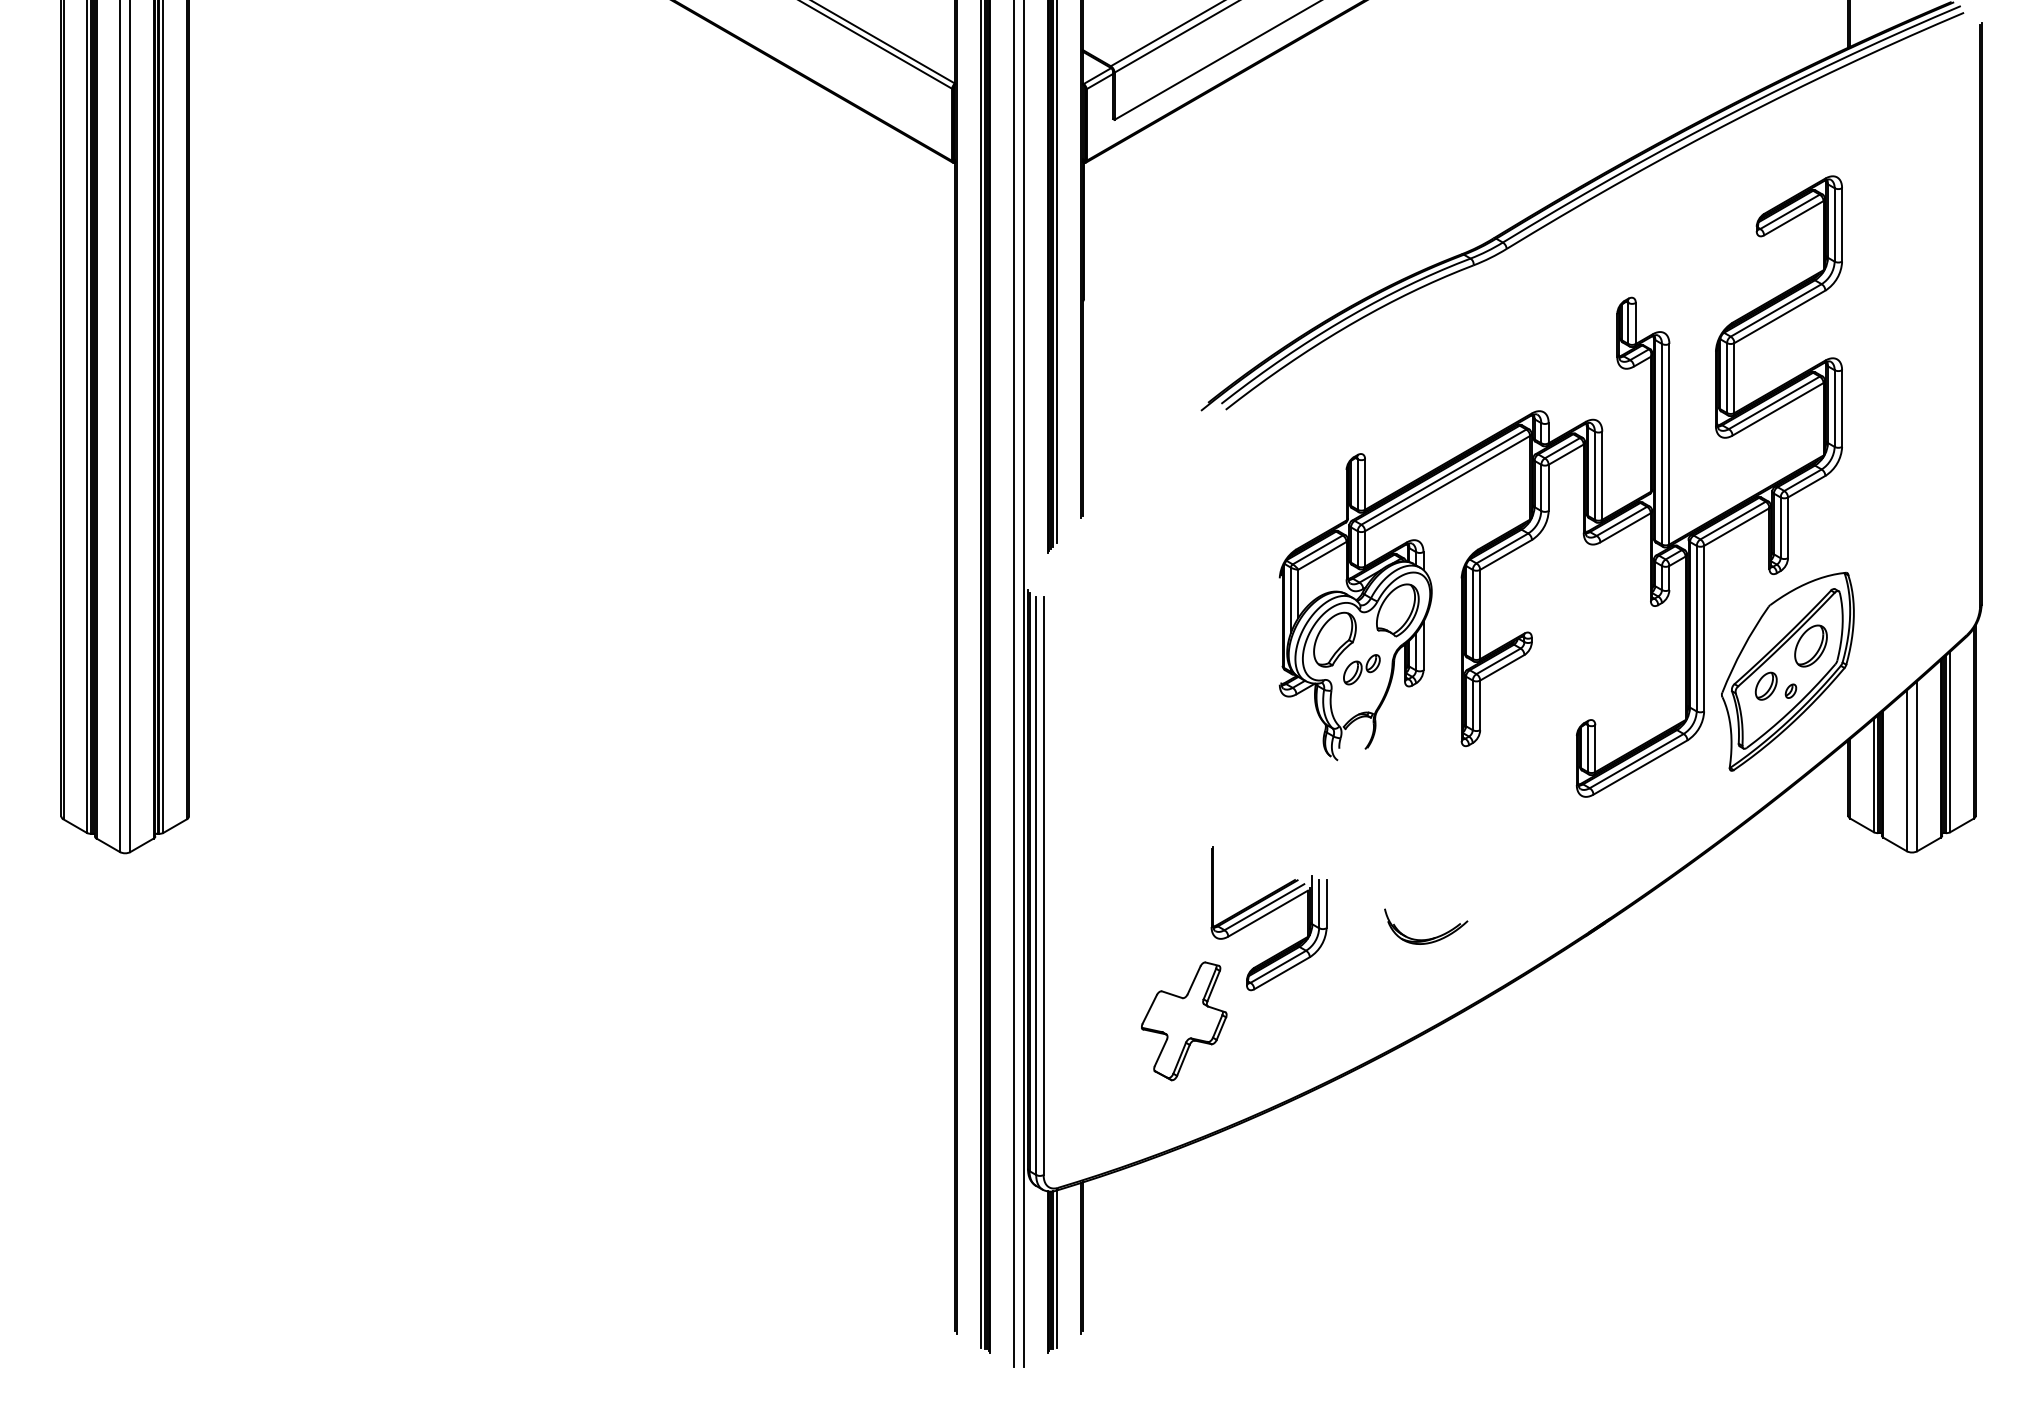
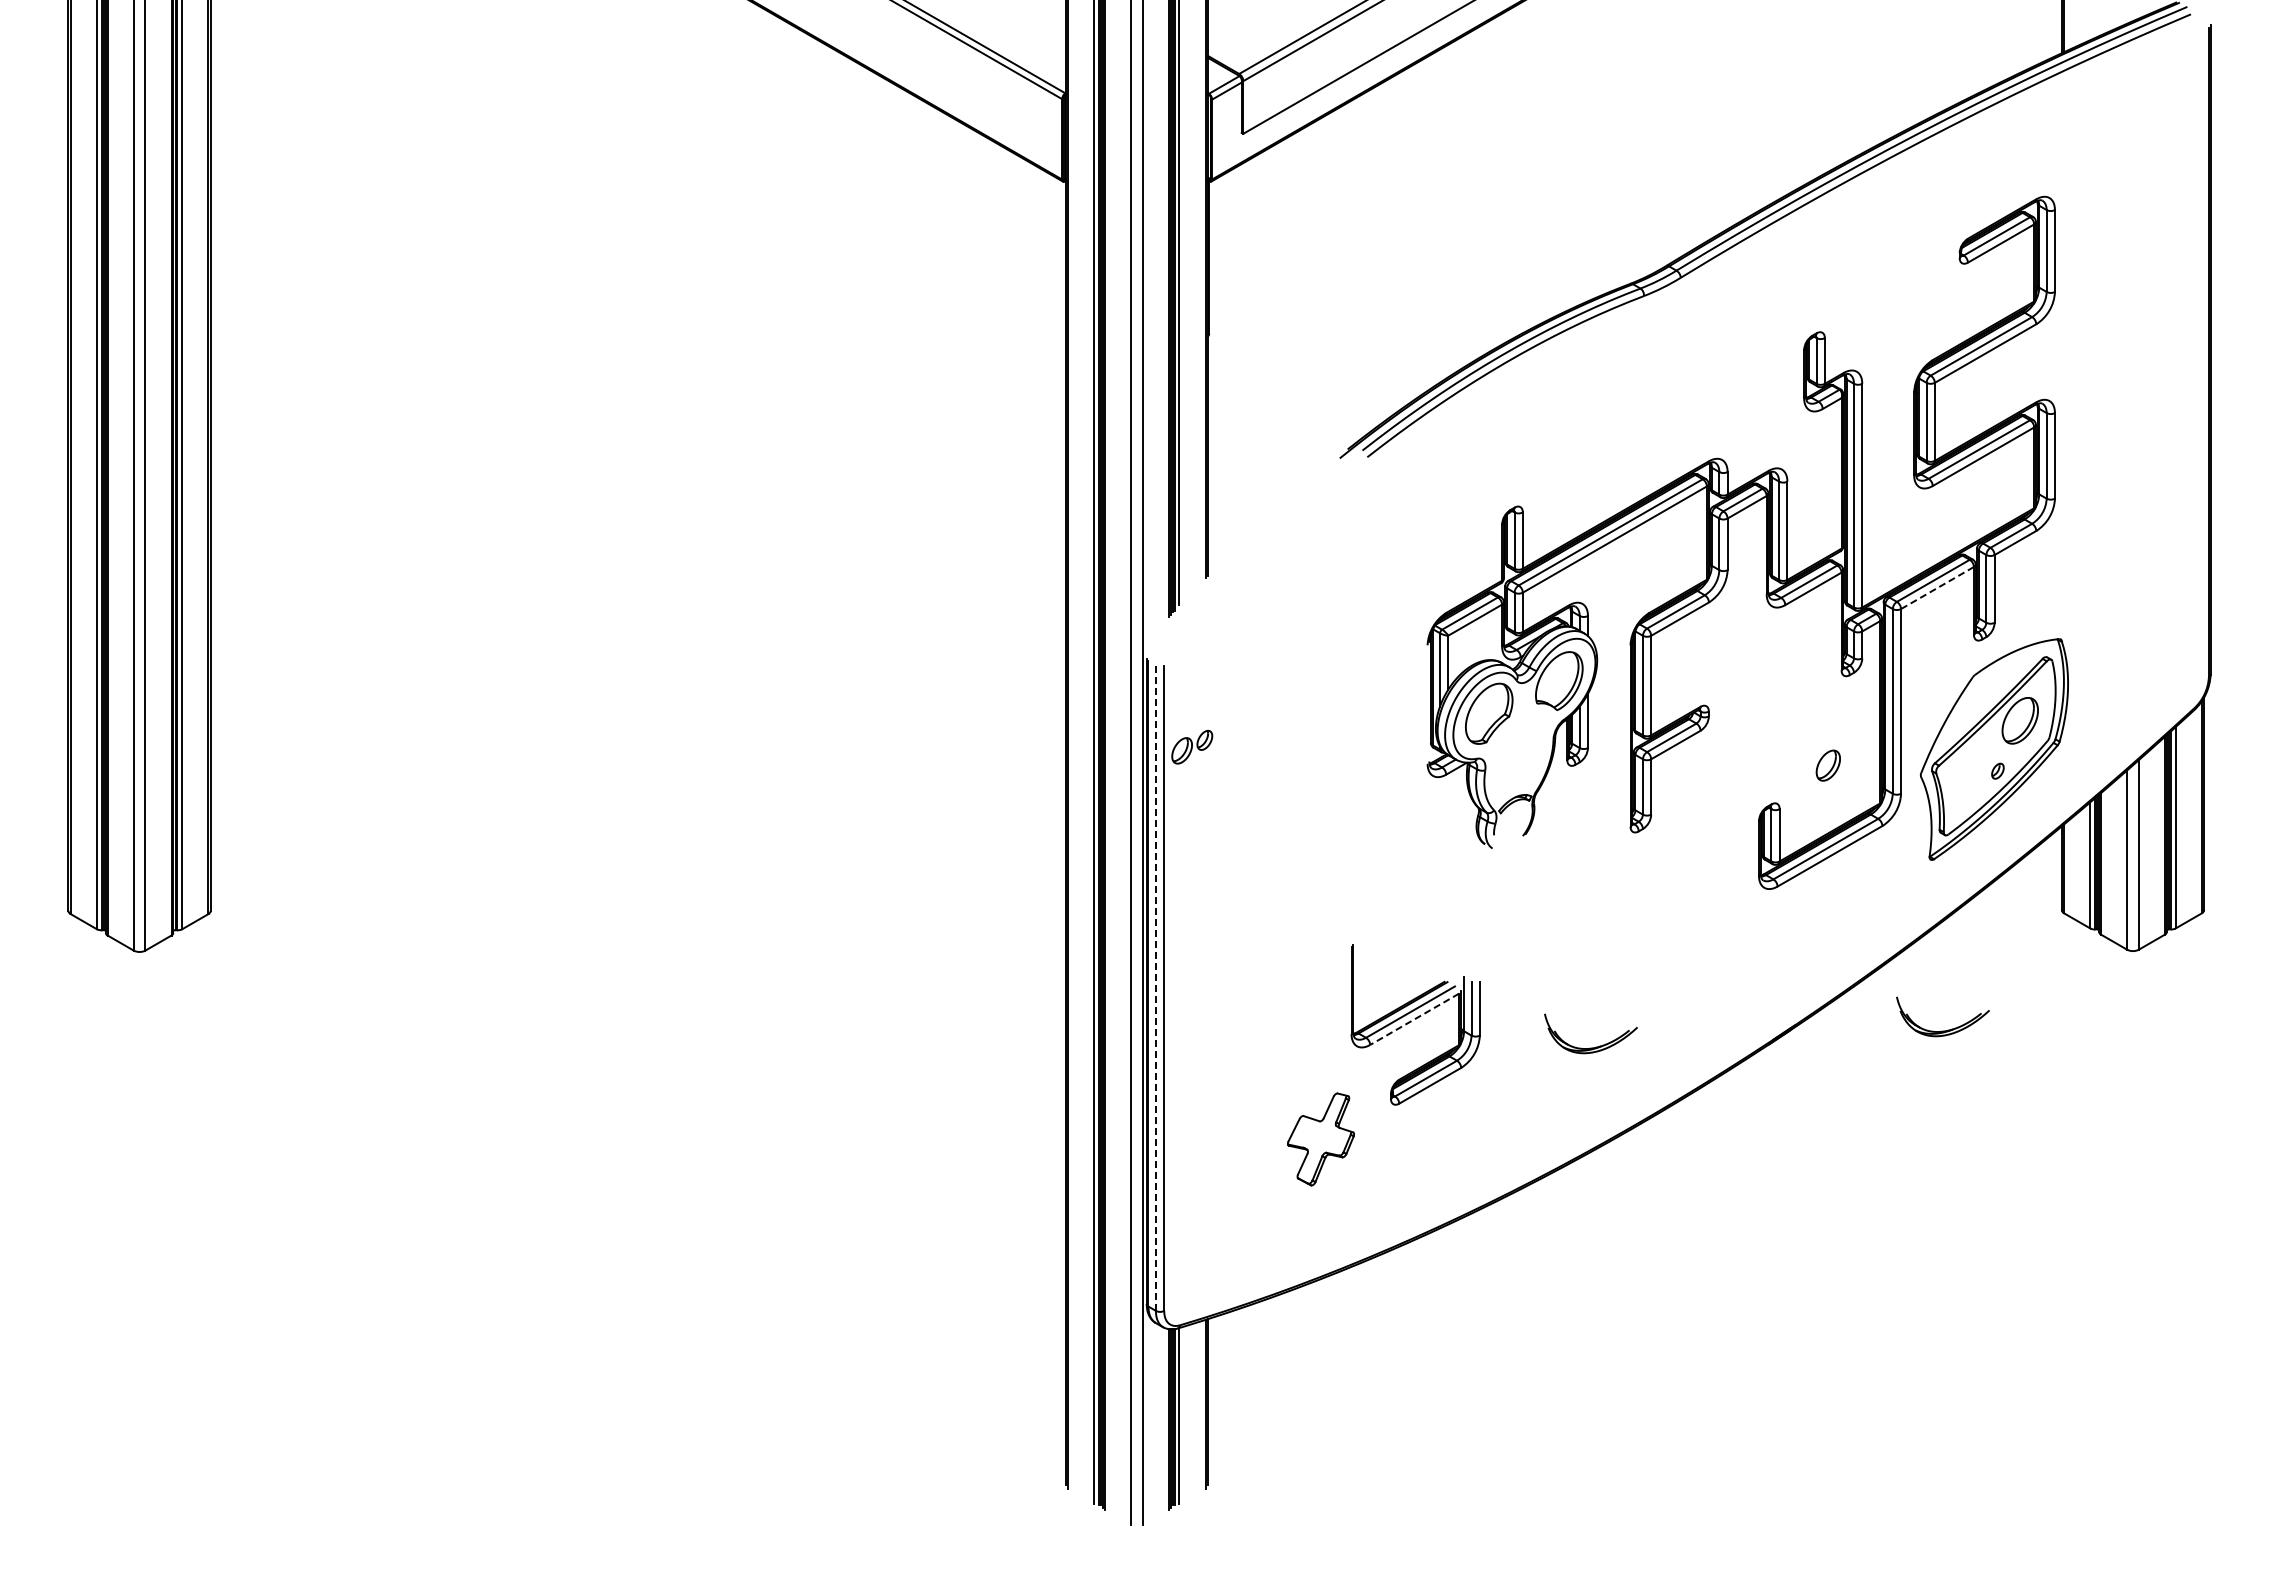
line: (1736, 527) -> (1937, 588), solid -> dashed
part: (1362, 669) -> (1192, 746), moved
part: (1765, 686) -> (1827, 765), moved
line: (1035, 886) -> (1155, 988), solid -> dashed
line: (1268, 913) -> (1414, 1019), solid -> dashed
part: (1741, 923) -> (1942, 1030), added
part: (1183, 1021) -> (1320, 1139), size x0.7

